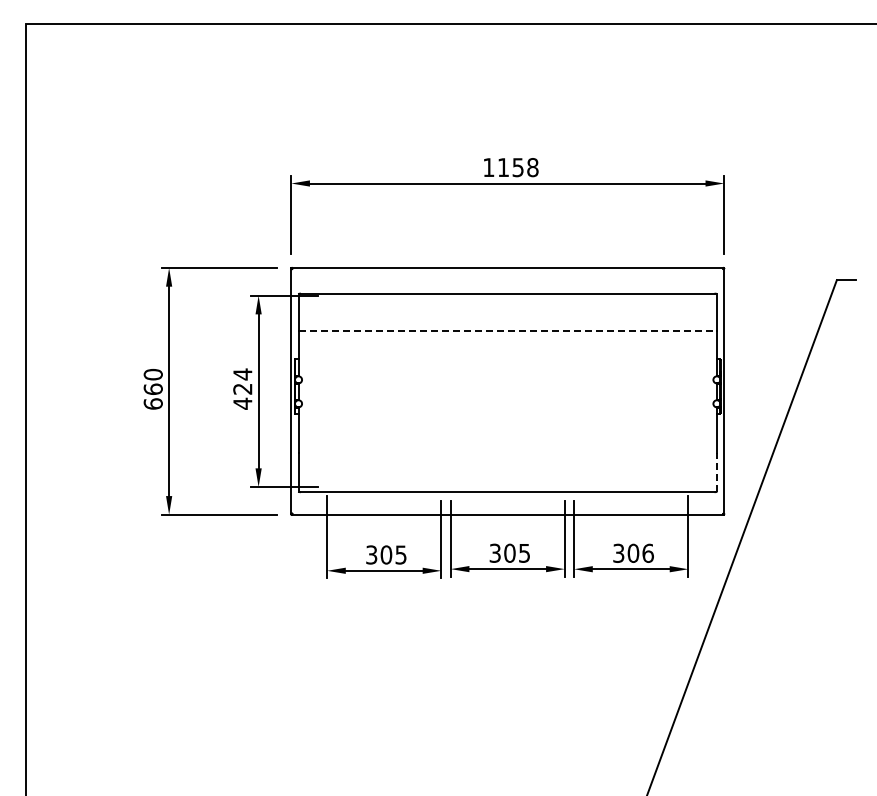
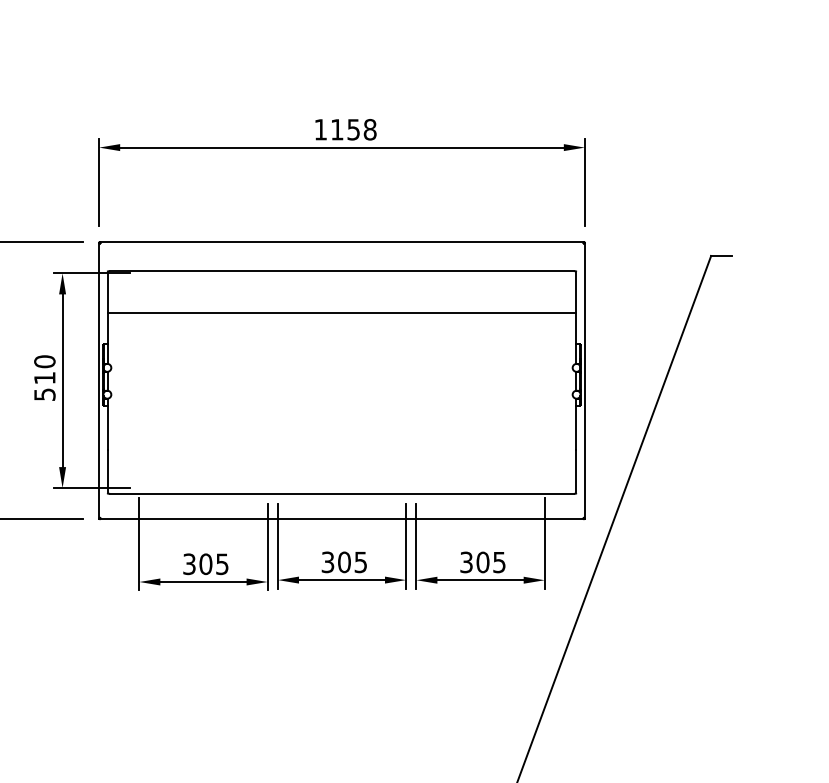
line: (508, 330) -> (342, 312), dashed -> solid
text: (242, 388) -> (44, 377), 424 -> 510
line: (716, 471) -> (576, 470), dashed -> solid
text: (647, 552) -> (498, 561), 306 -> 305

